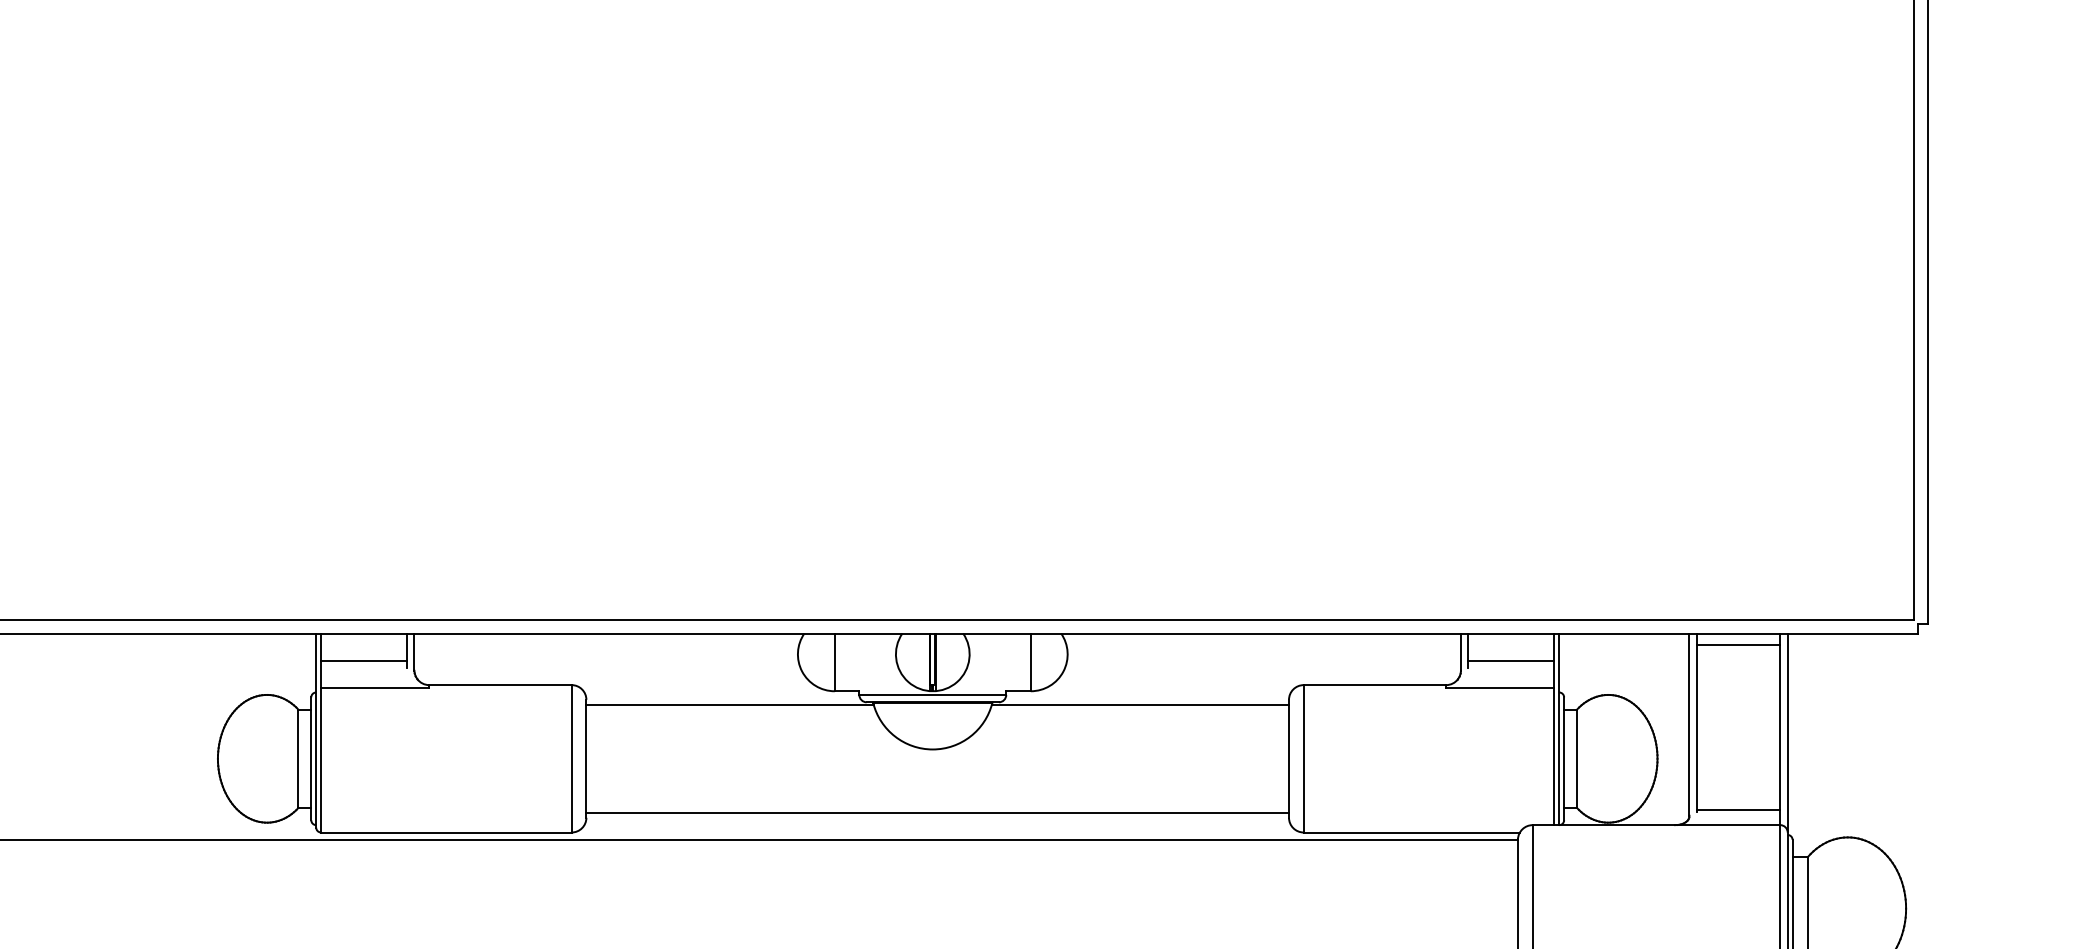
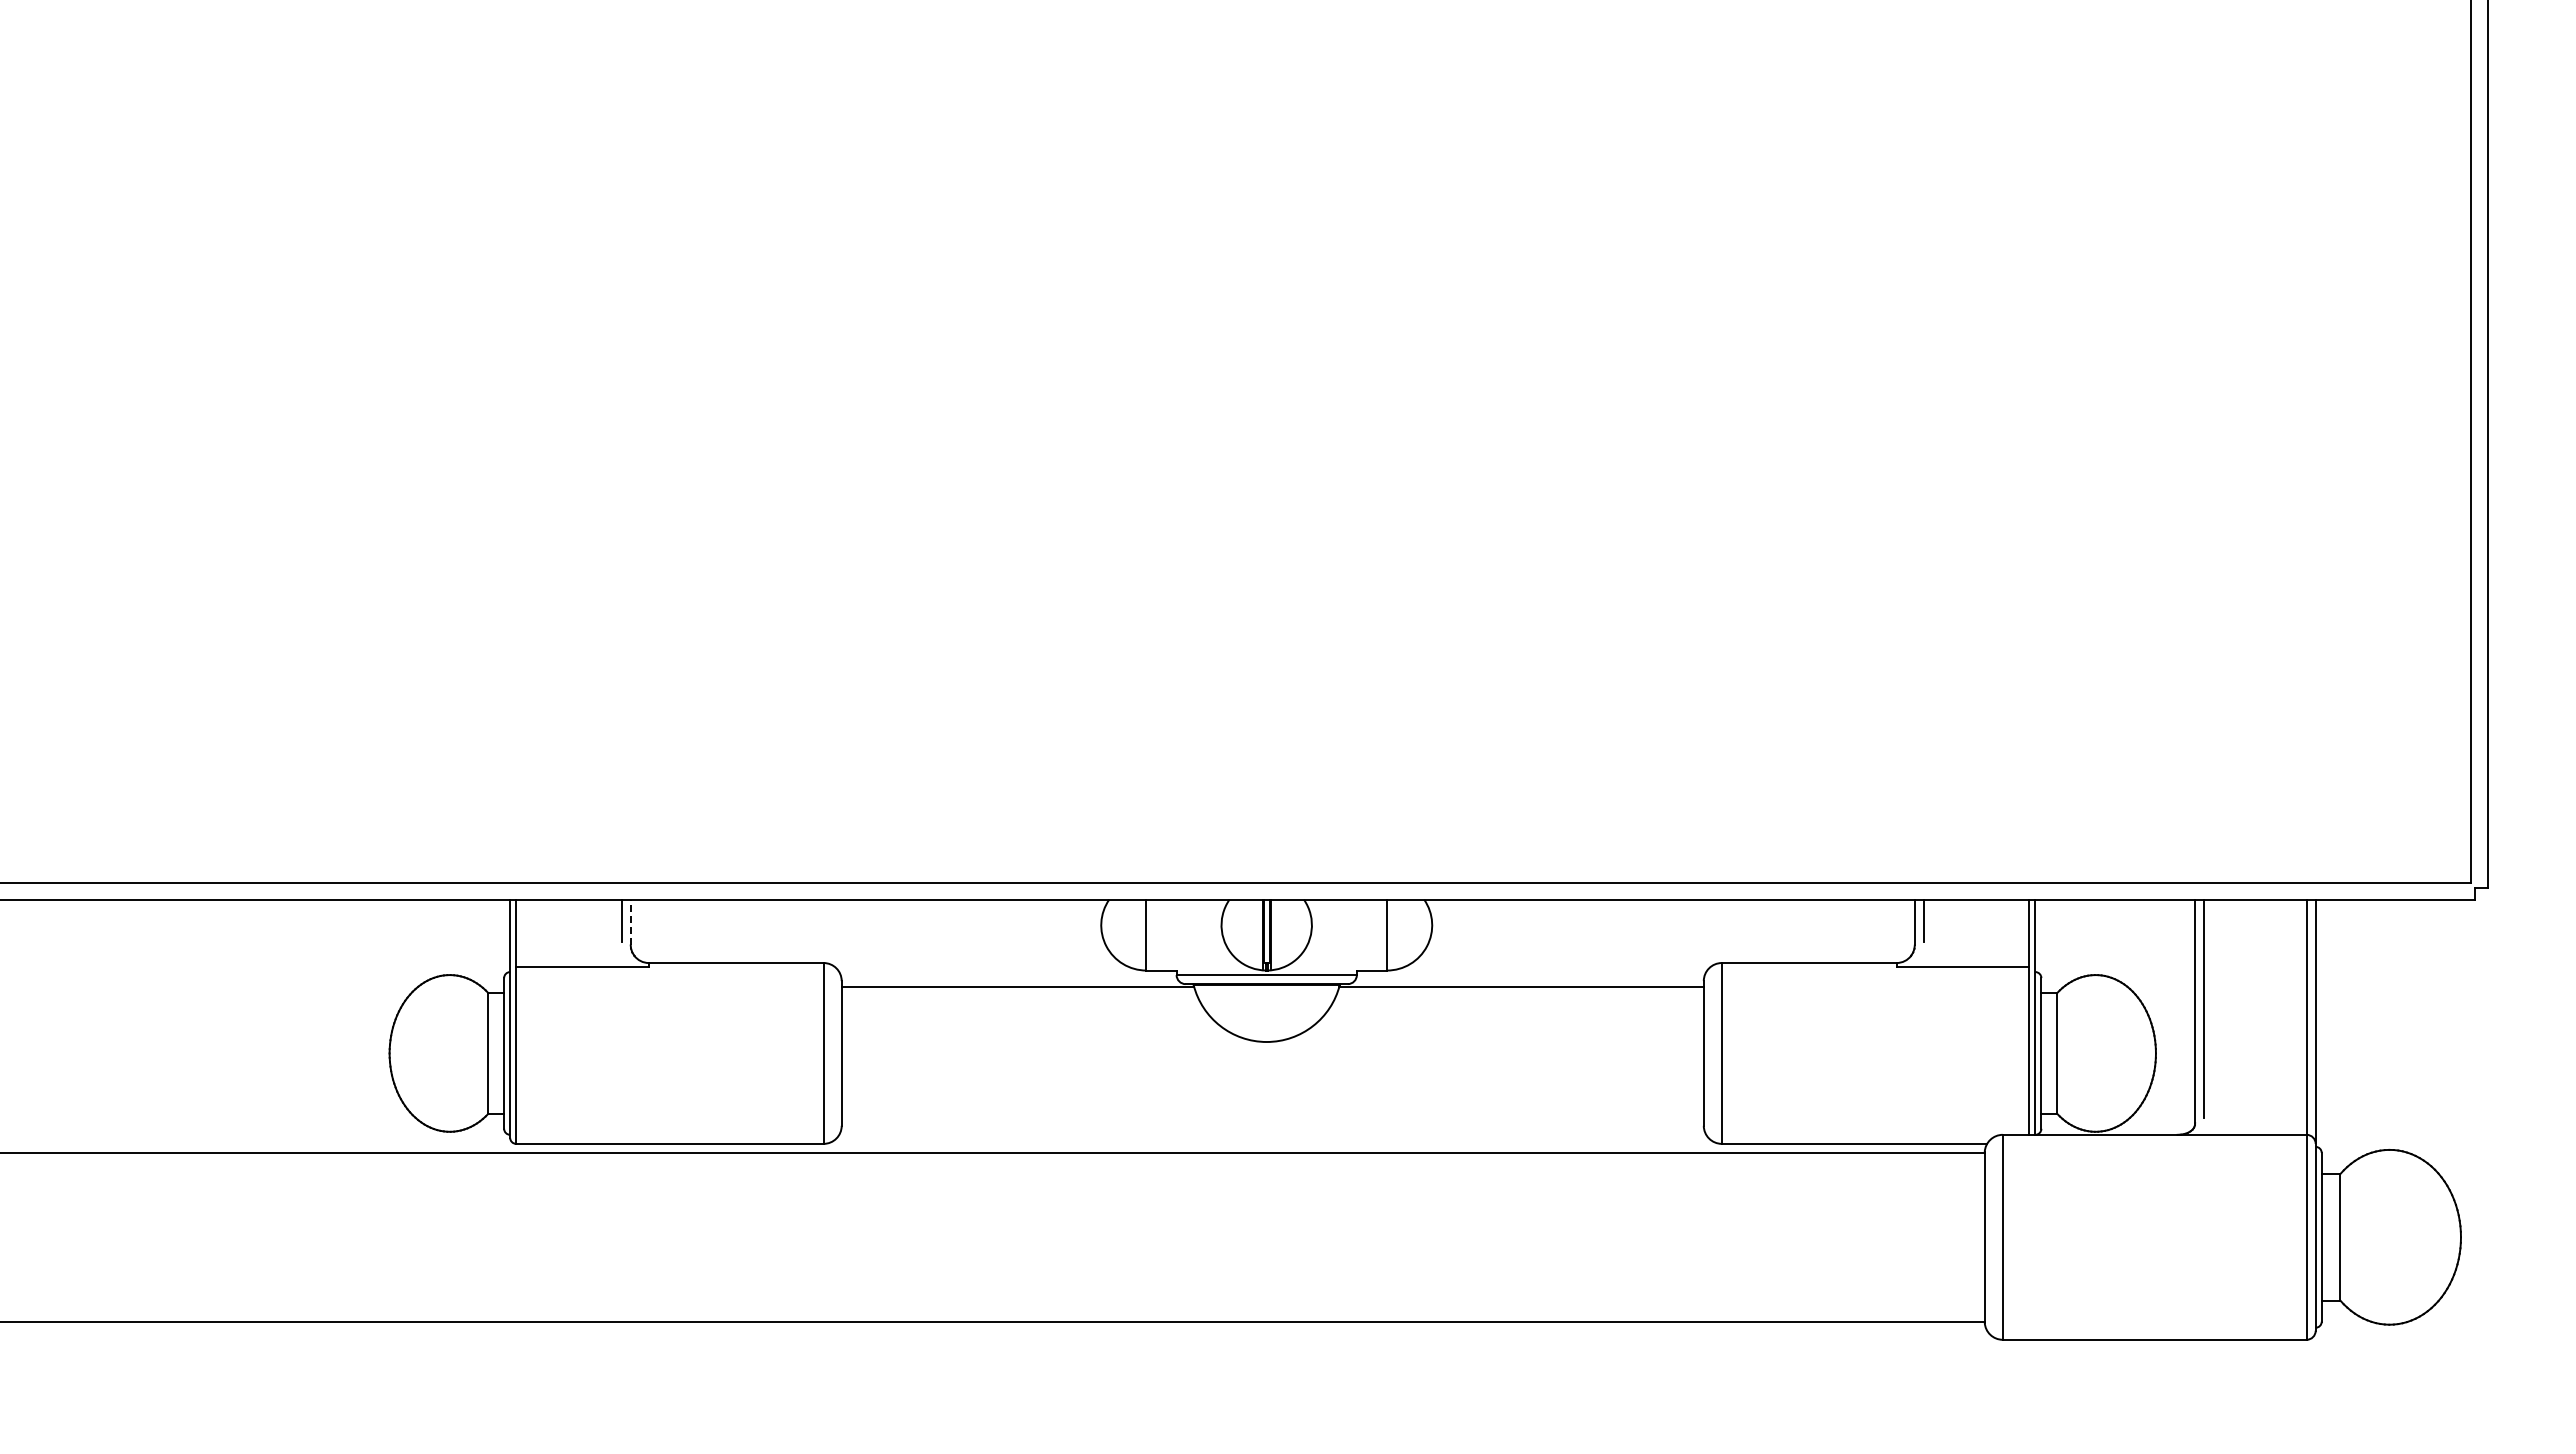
line: (1738, 644) -> (2255, 913), removed
line: (414, 652) -> (630, 922), solid -> dashed
line: (363, 661) -> (568, 933), removed
line: (1511, 661) -> (1976, 933), removed
line: (1738, 809) -> (2255, 1115), removed
line: (937, 812) -> (1272, 1119), removed

